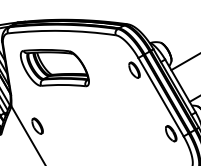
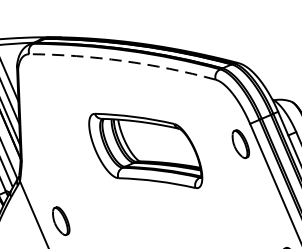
arc: (62, 30) -> (124, 60), solid -> dashed
part: (54, 68) -> (145, 150), moved

